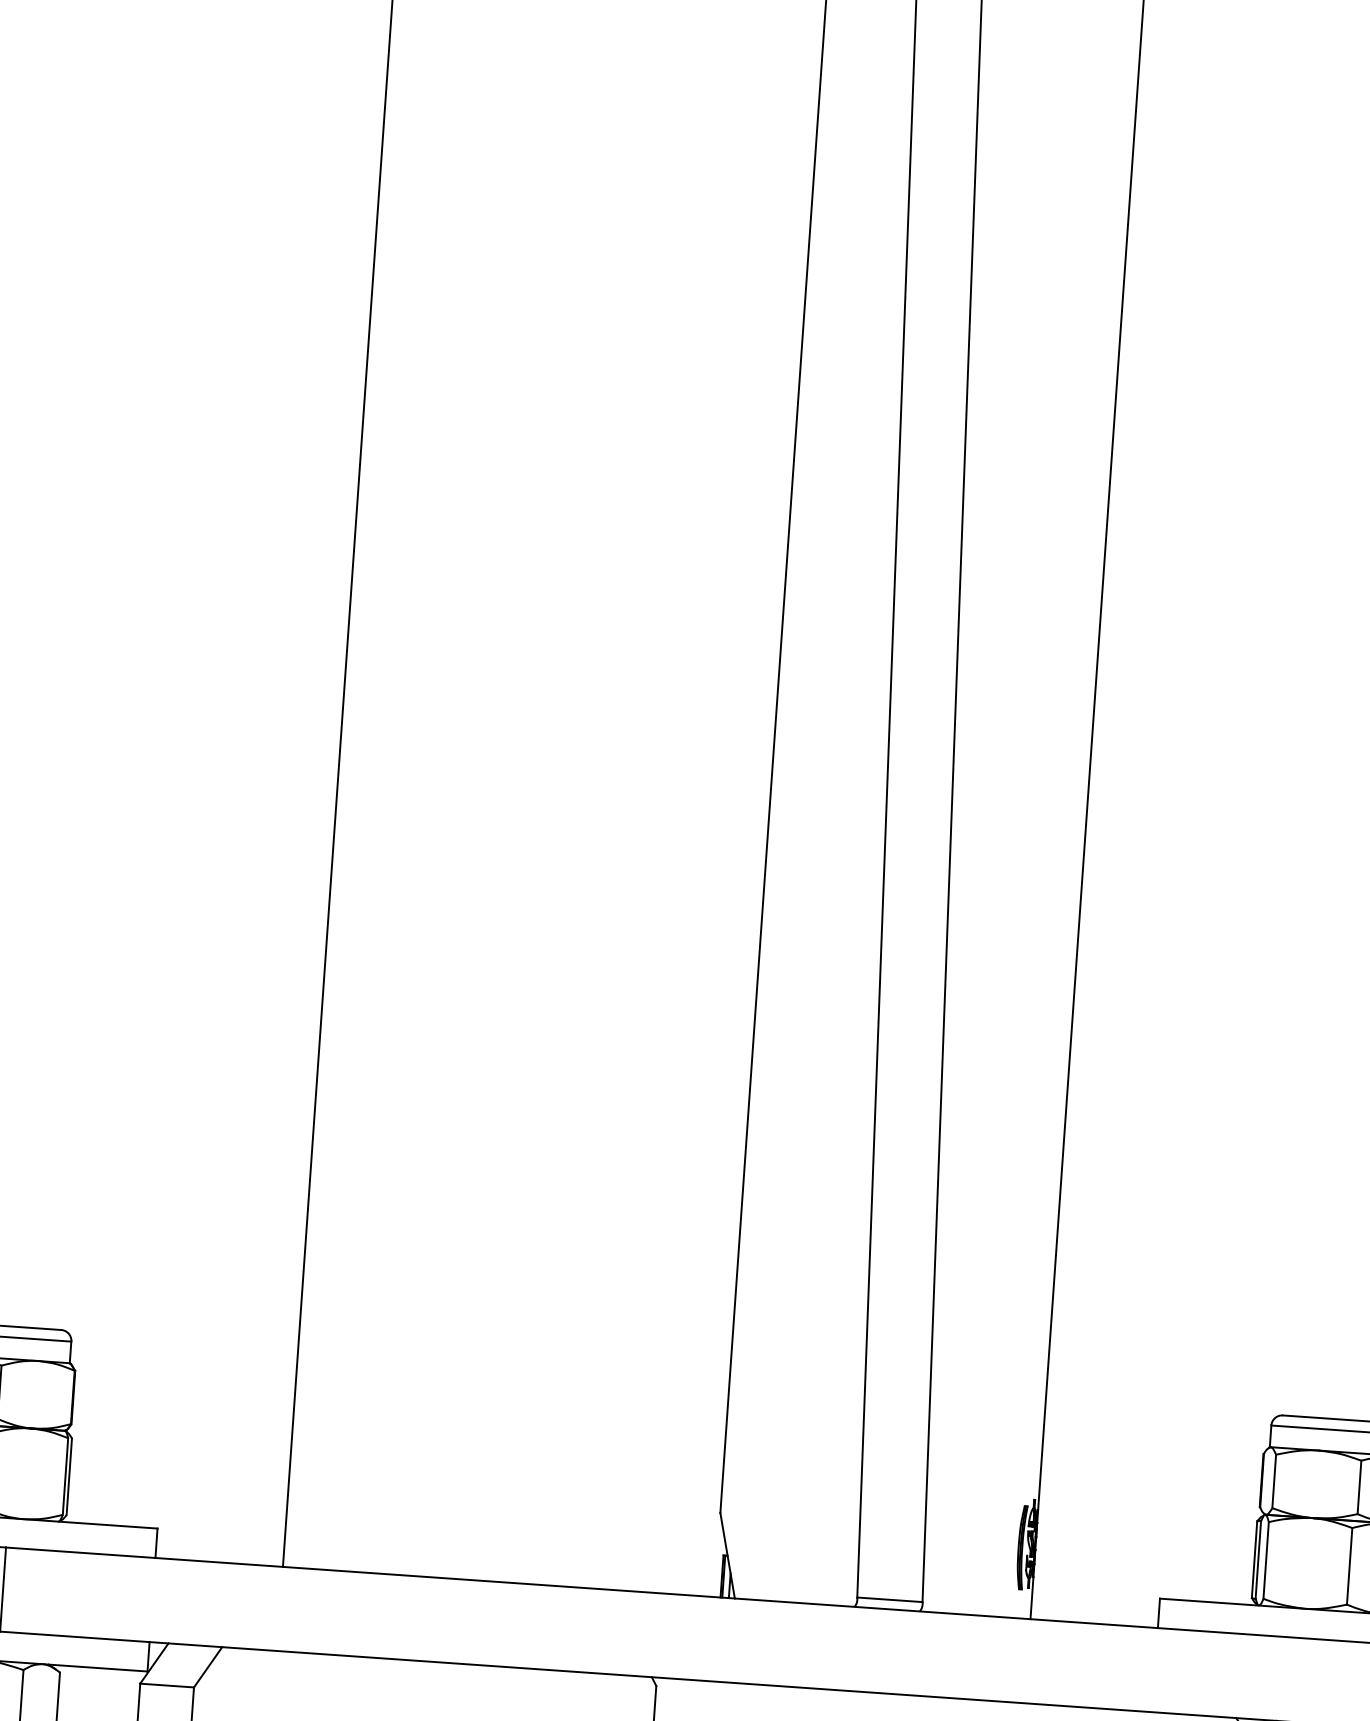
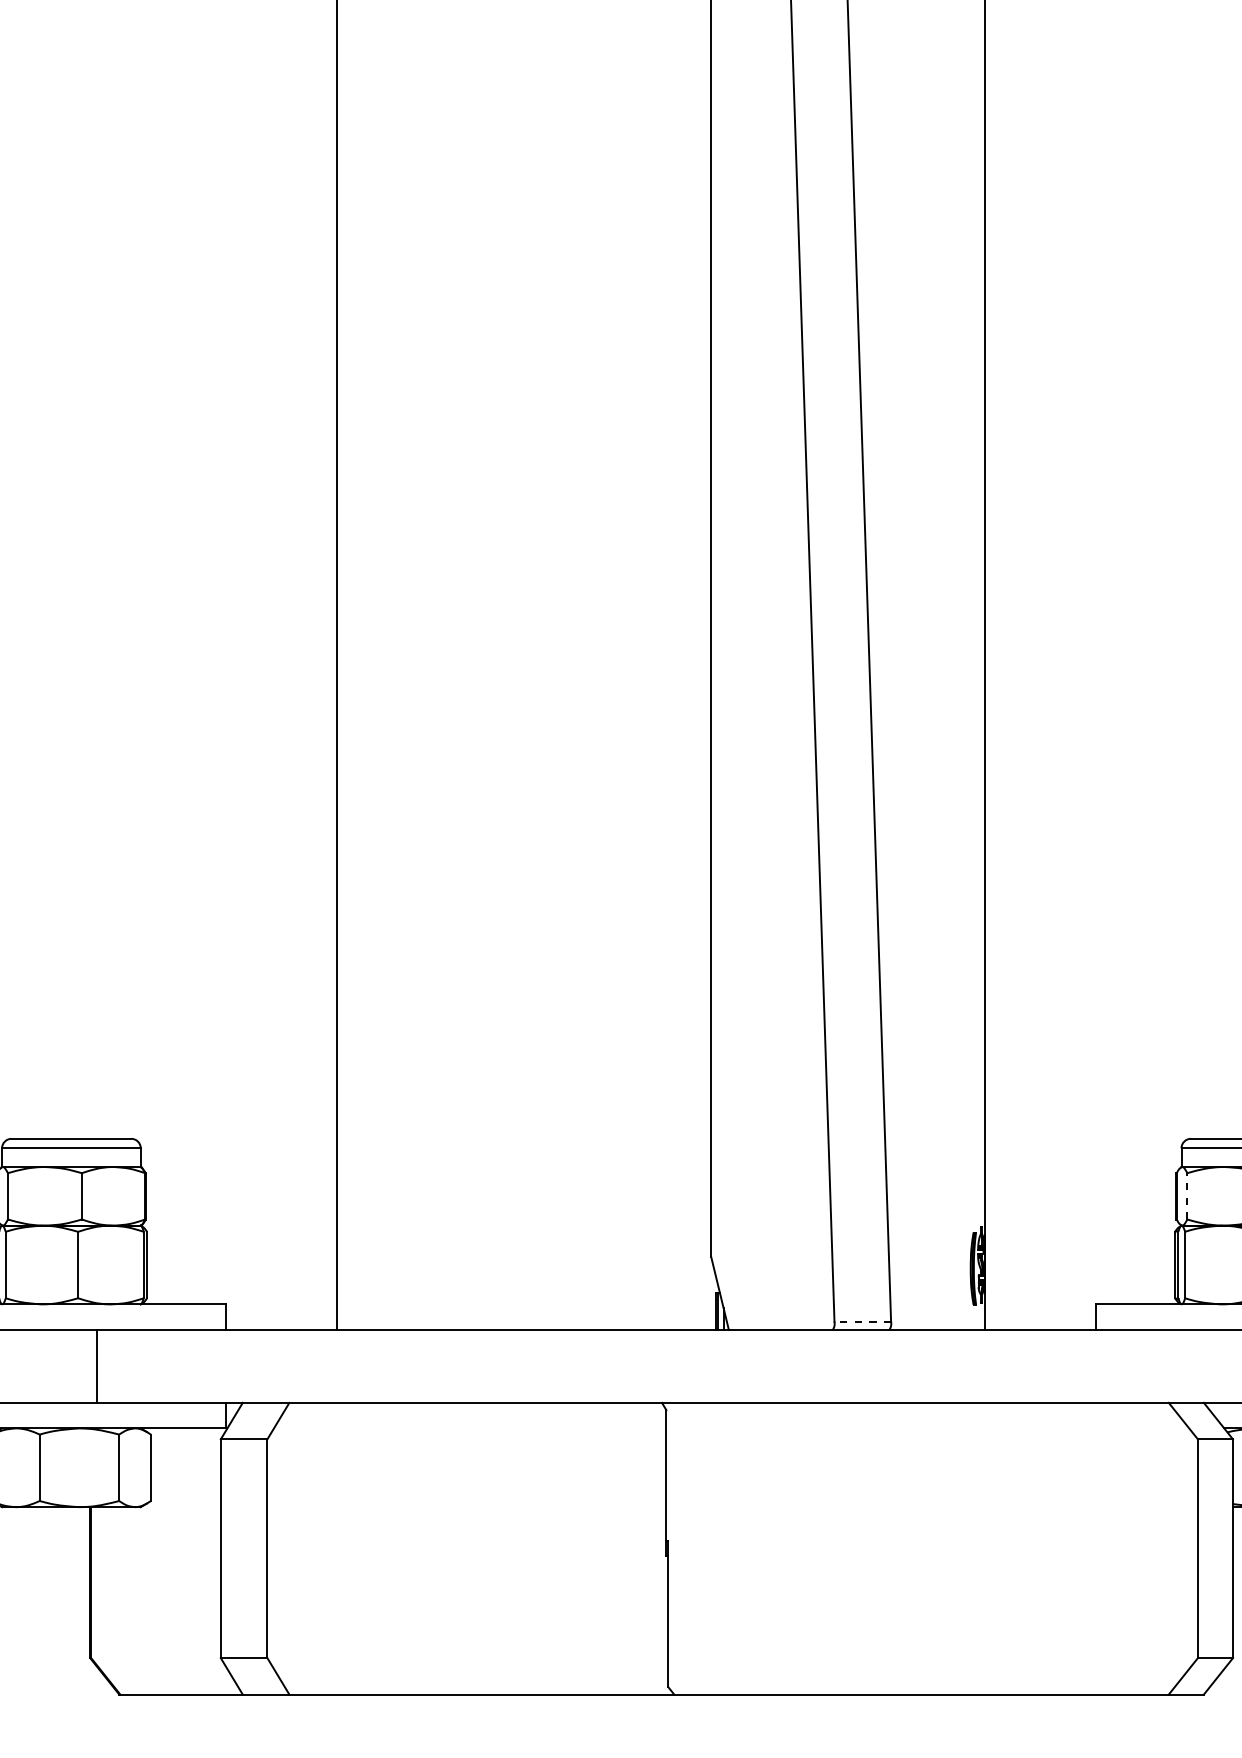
line: (1274, 1480) -> (1187, 1195), solid -> dashed
line: (889, 1599) -> (862, 1321), solid -> dashed

